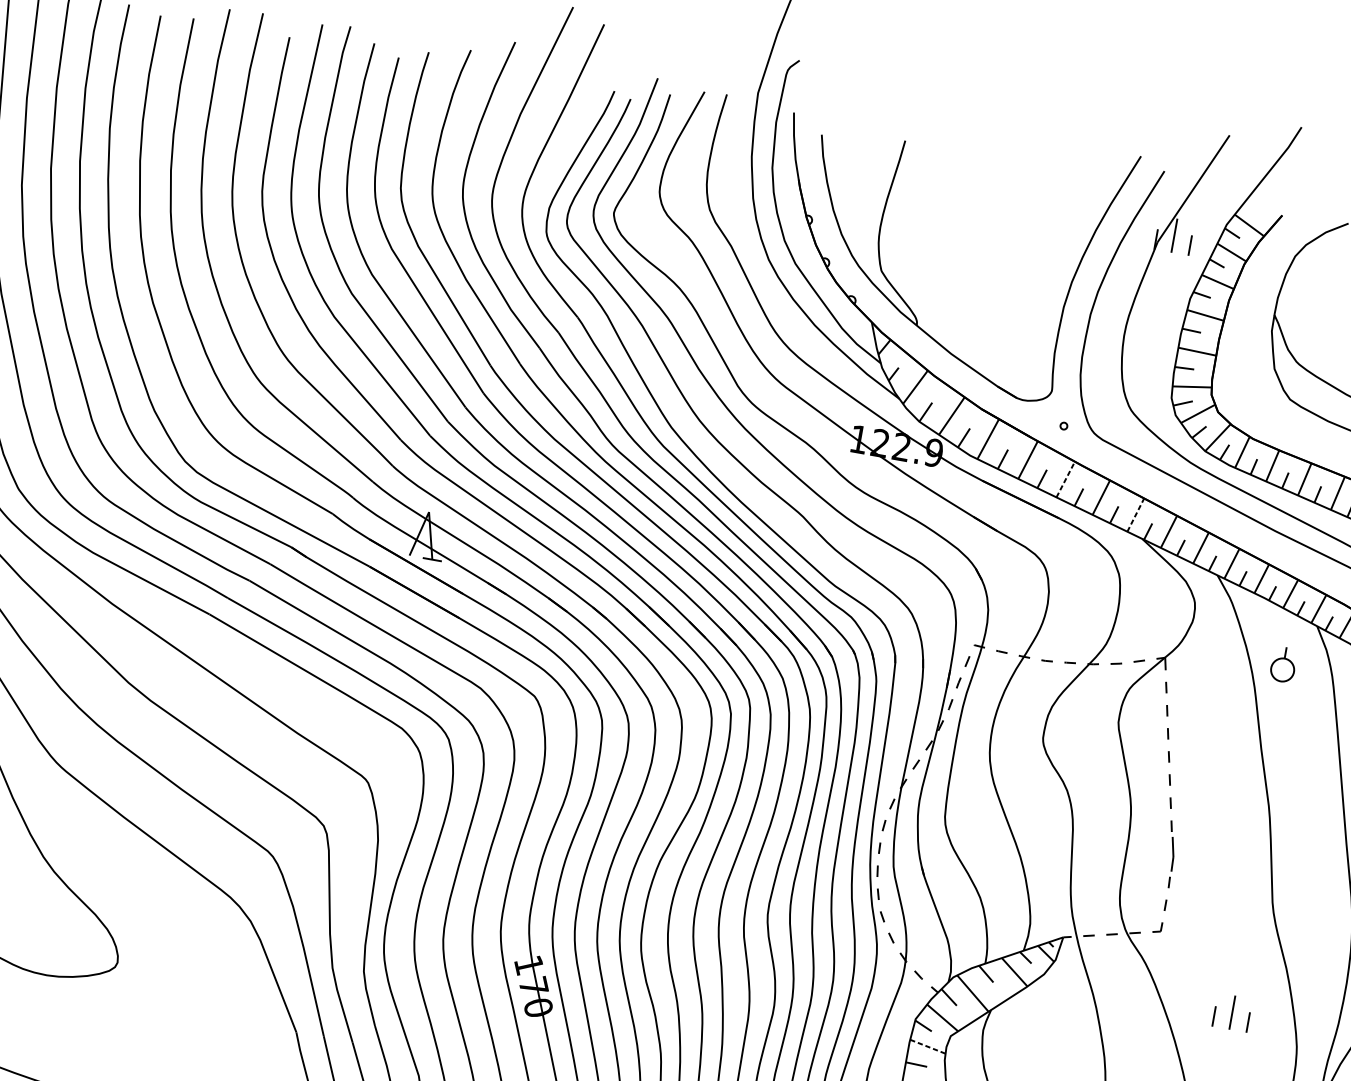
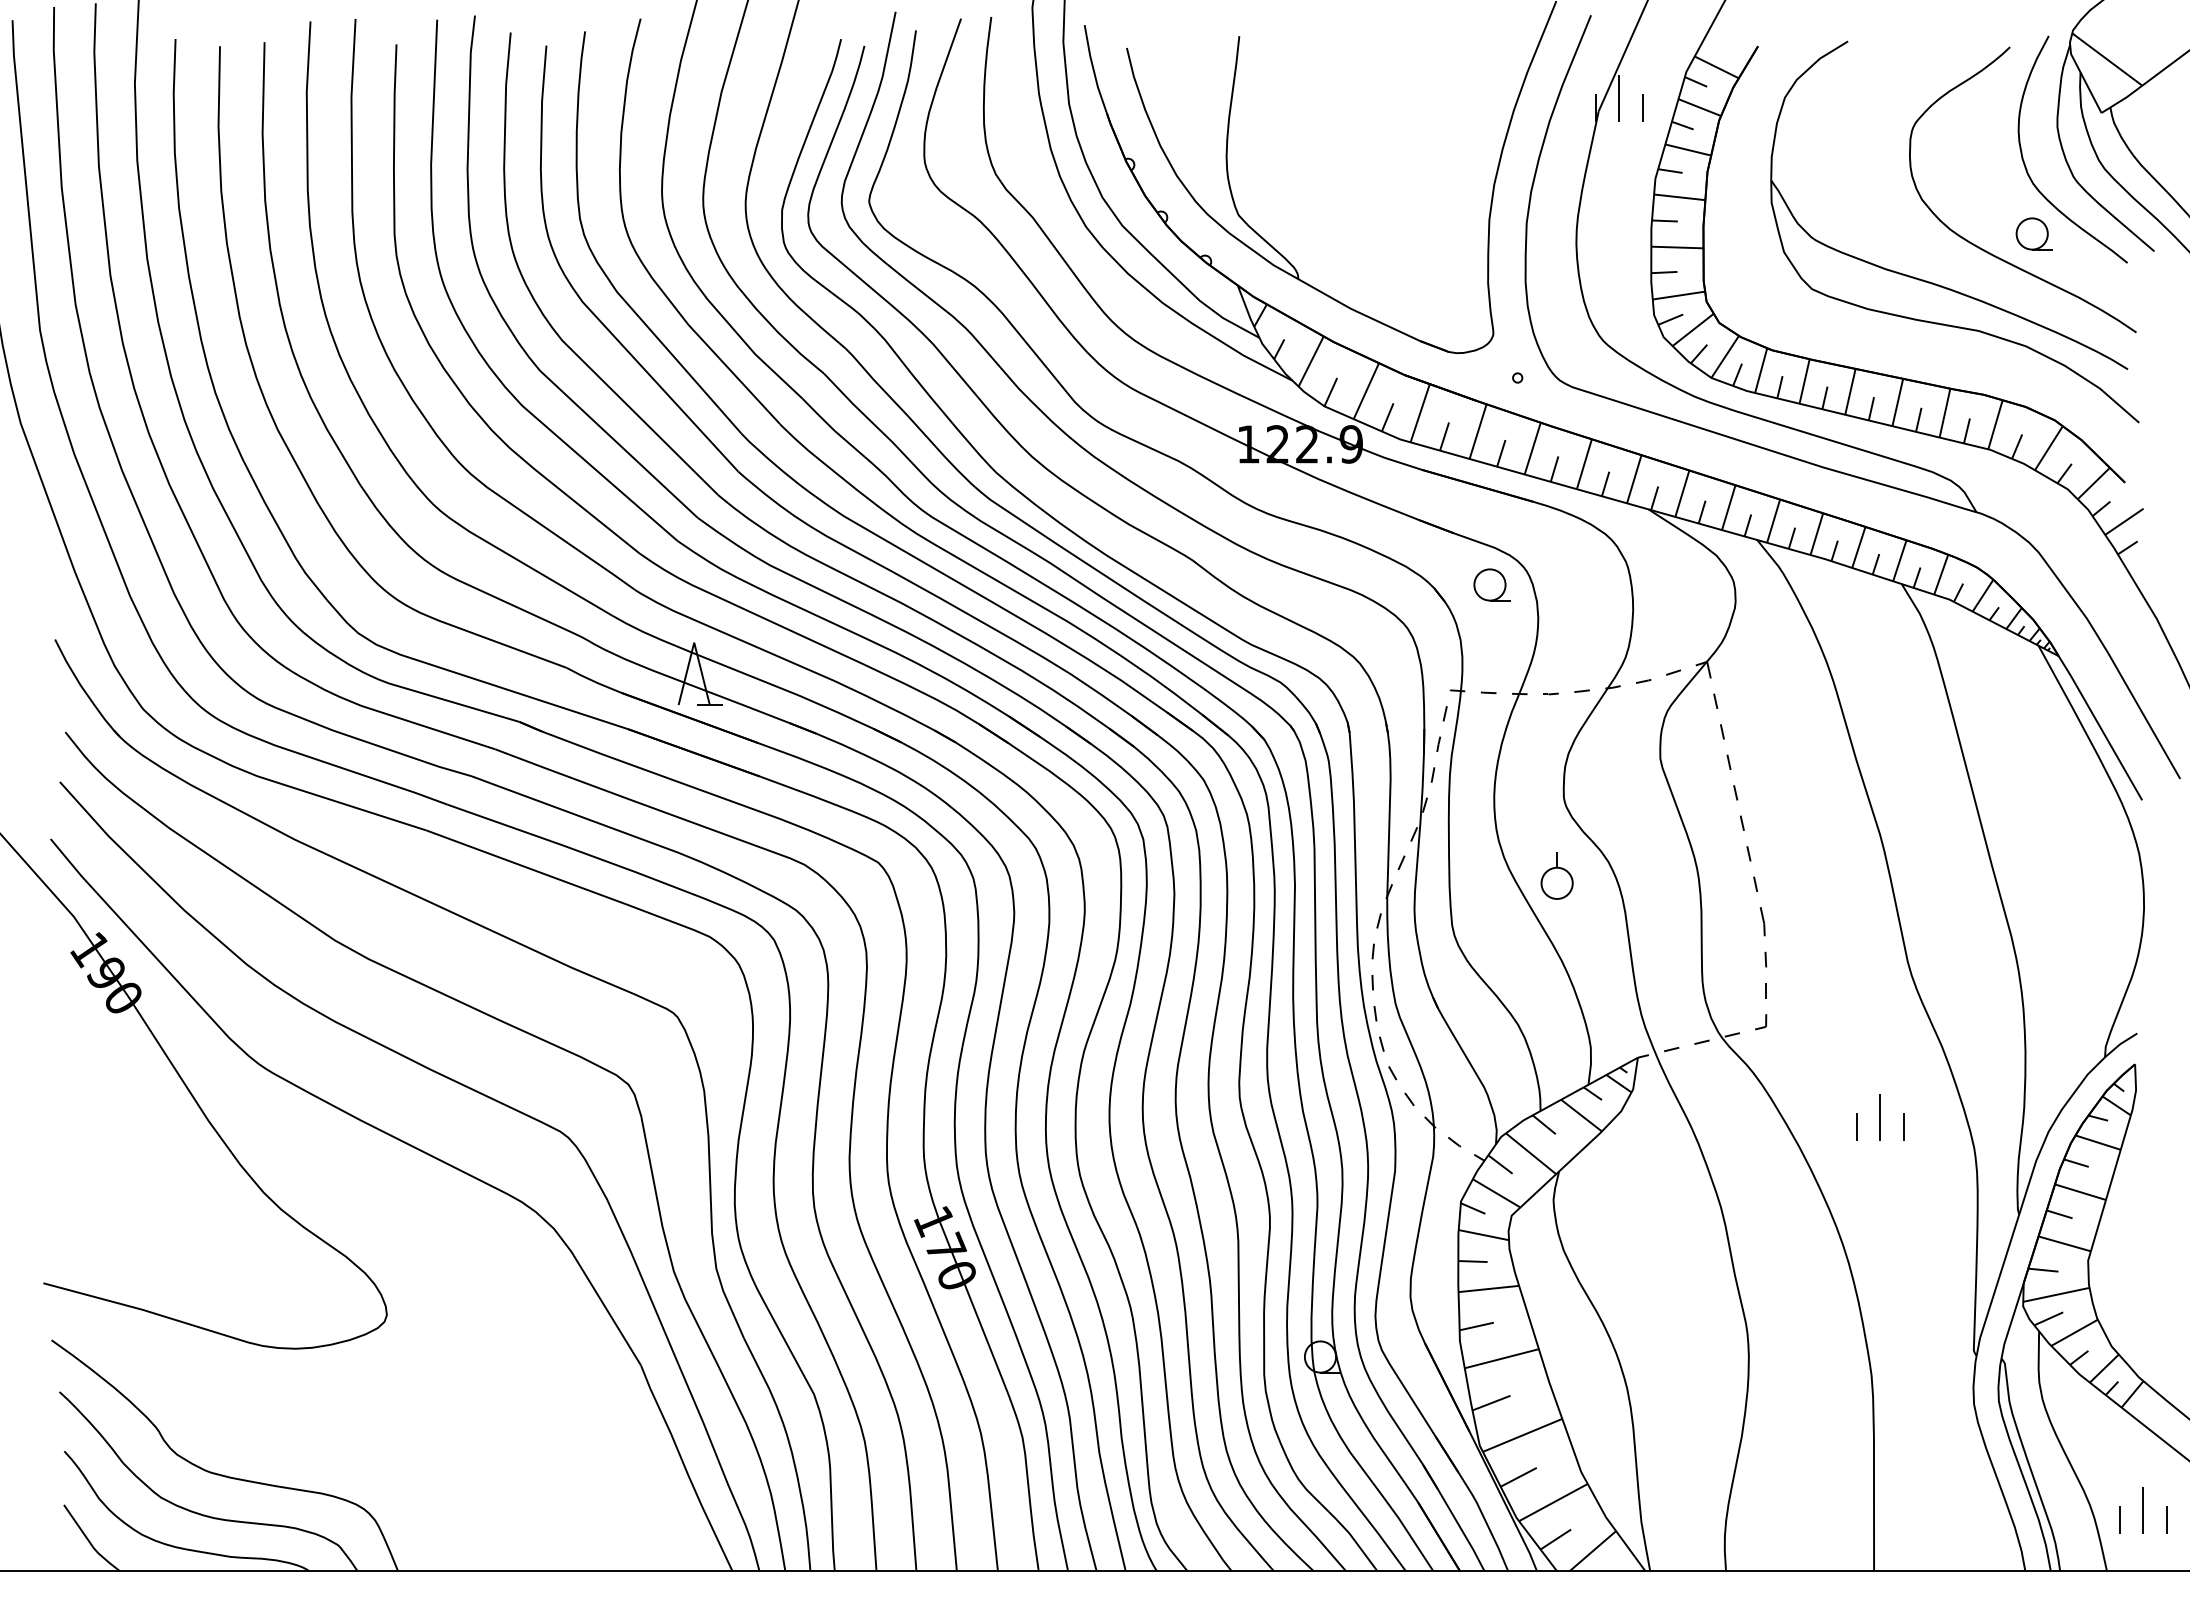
line: (1065, 479) -> (1532, 448), dashed -> solid
line: (1136, 514) -> (1634, 478), dashed -> solid
part: (1018, 573) -> (1491, 584), added
part: (1283, 664) -> (1556, 875), moved
part: (1171, 854) -> (1762, 921), size x0.62
line: (927, 1046) -> (1483, 1235), dashed -> solid

